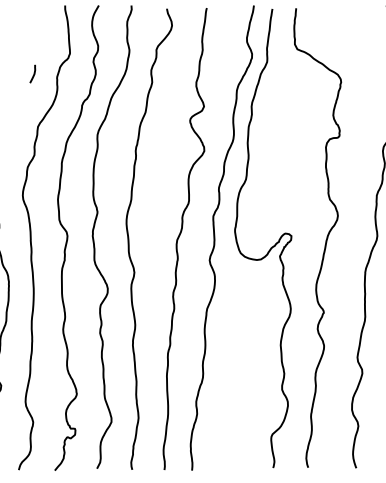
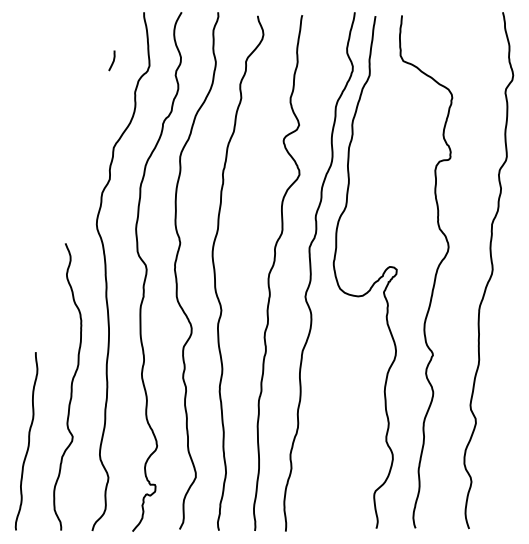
curve: (33, 74) -> (112, 61), moved

